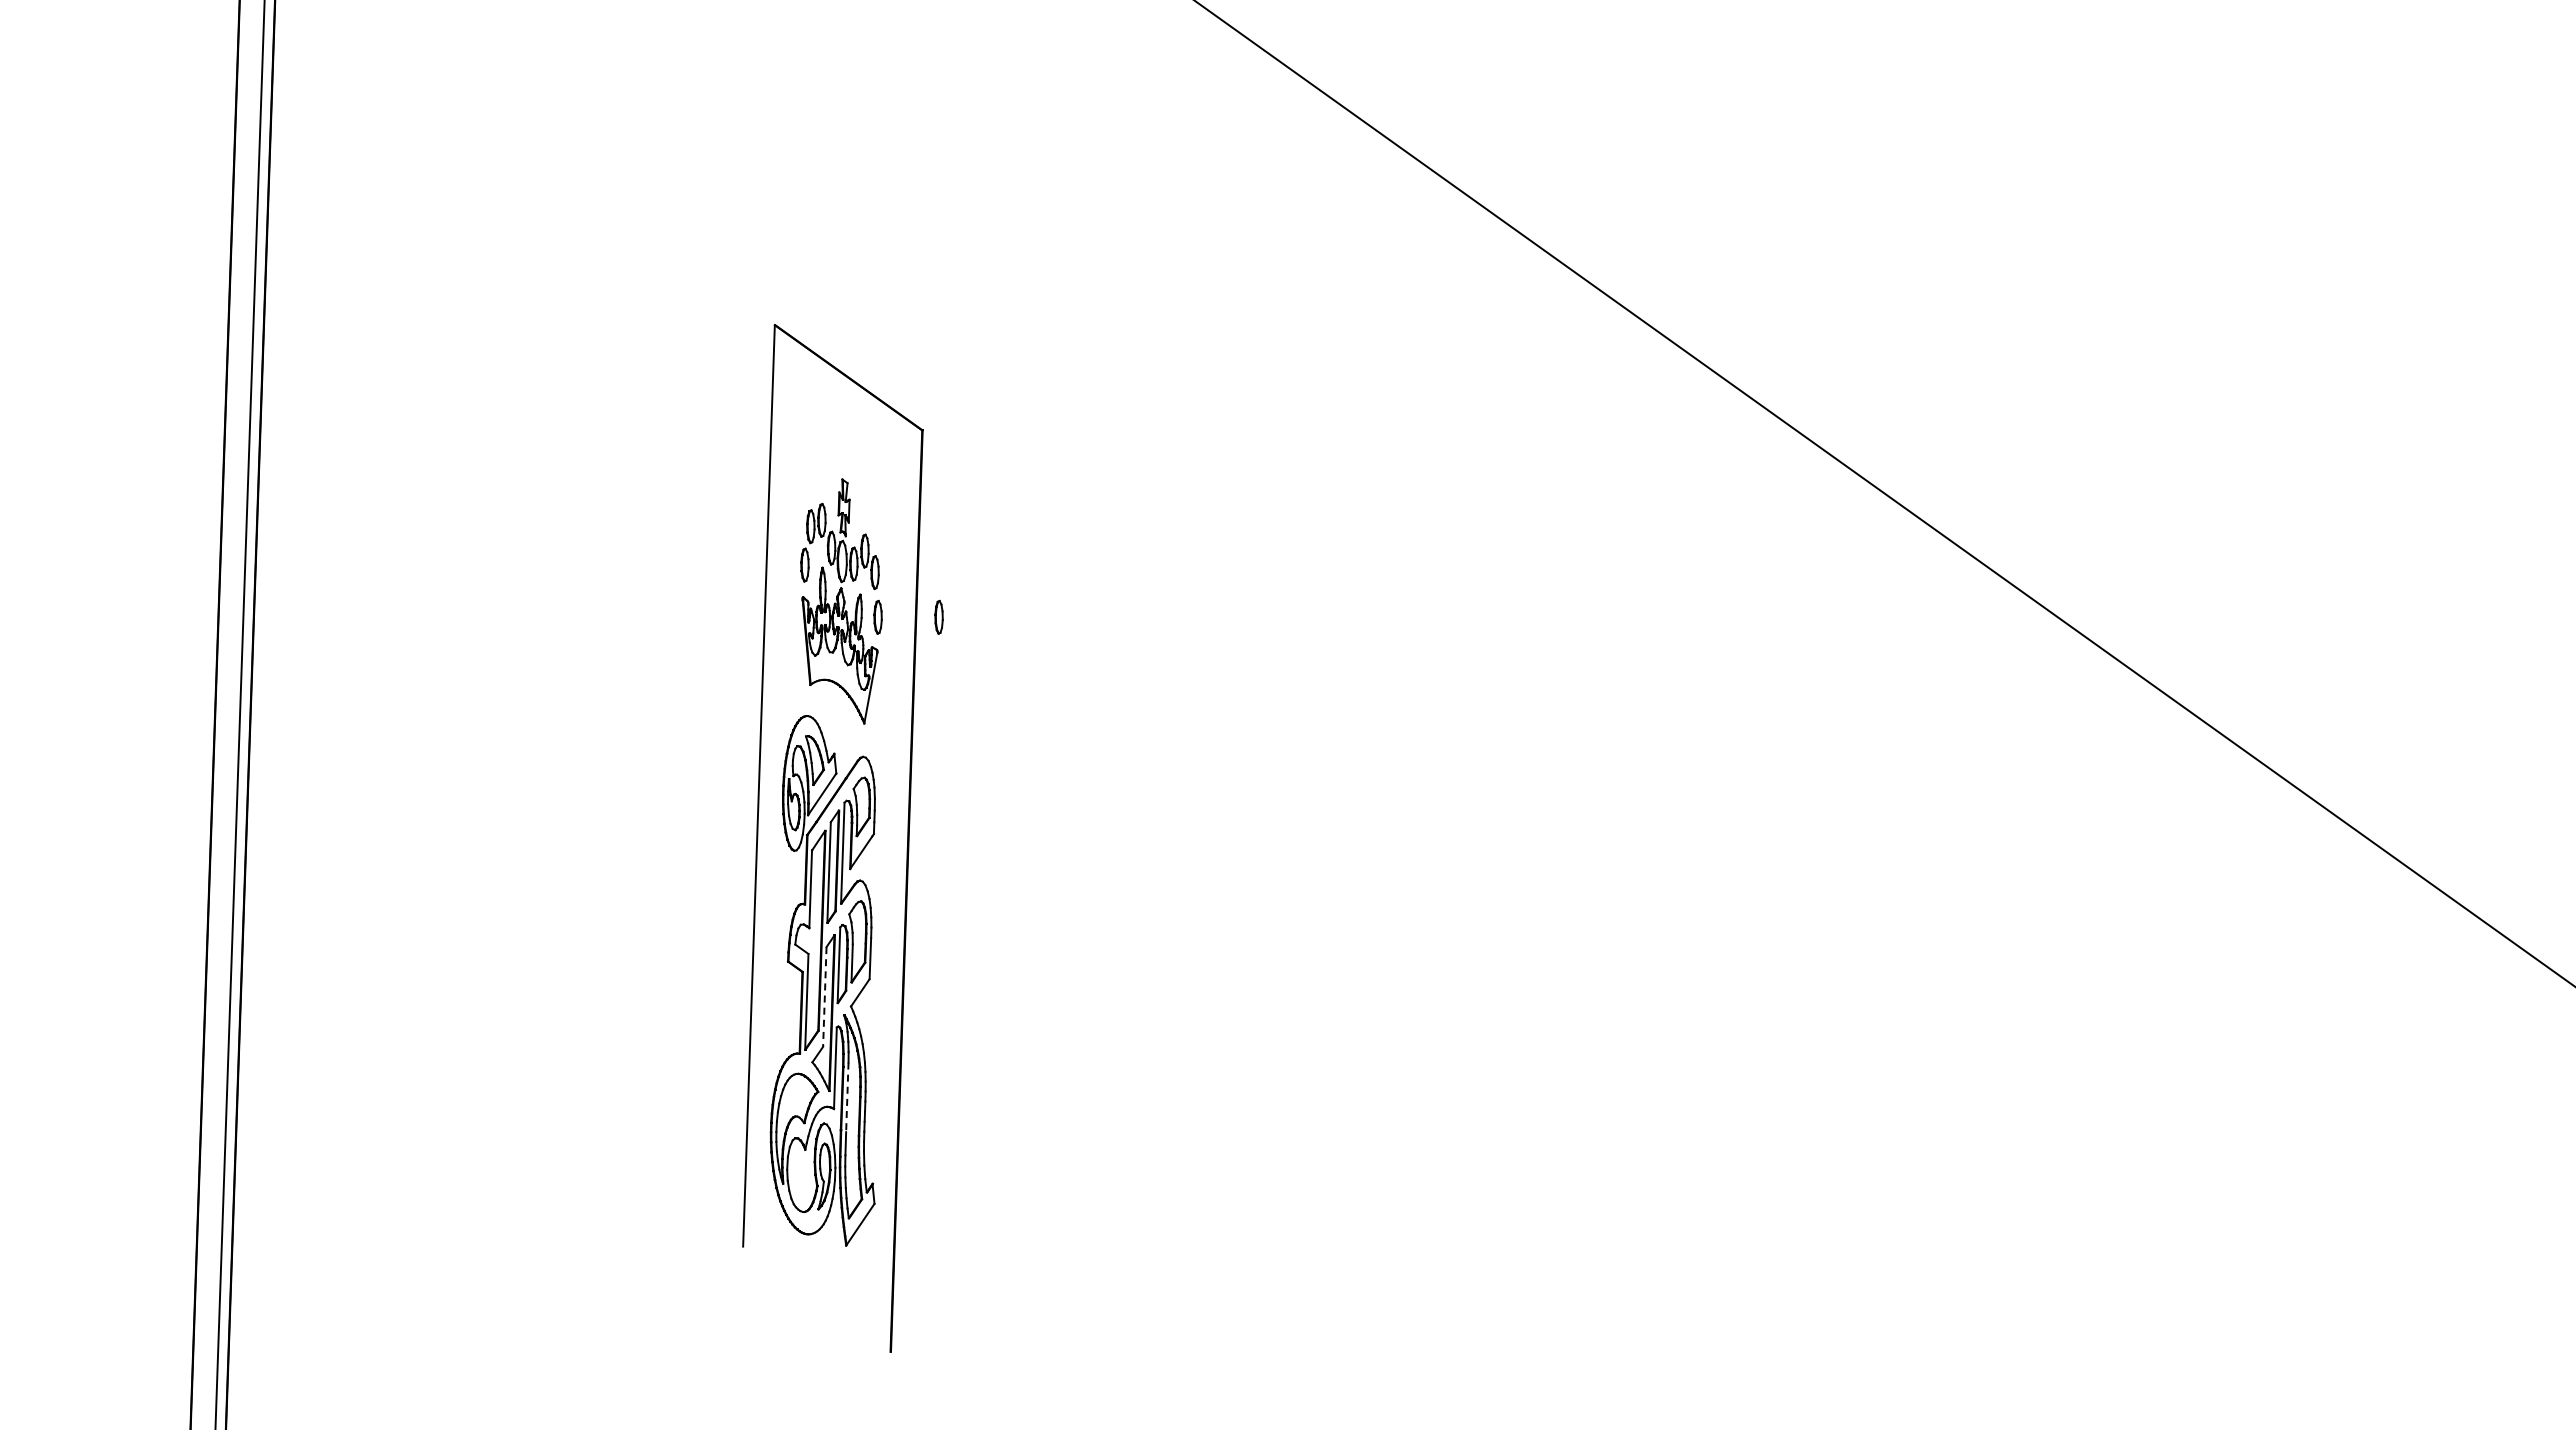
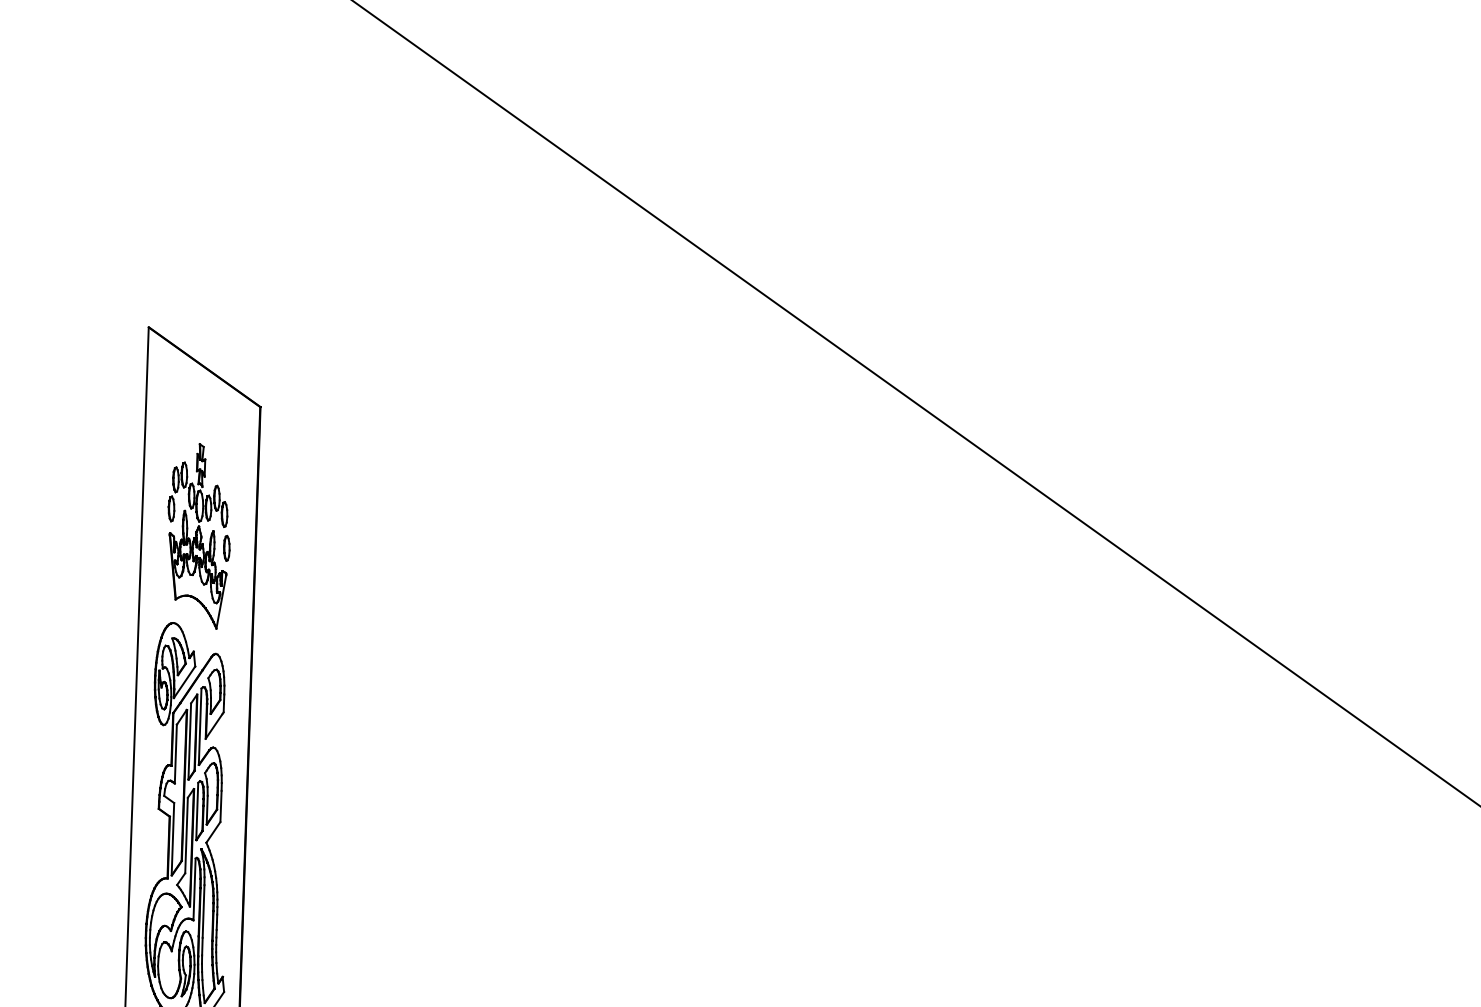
part: (938, 617) -> (272, 548), removed
line: (824, 996) -> (186, 835), dashed -> solid
line: (847, 1097) -> (203, 911), dashed -> solid

